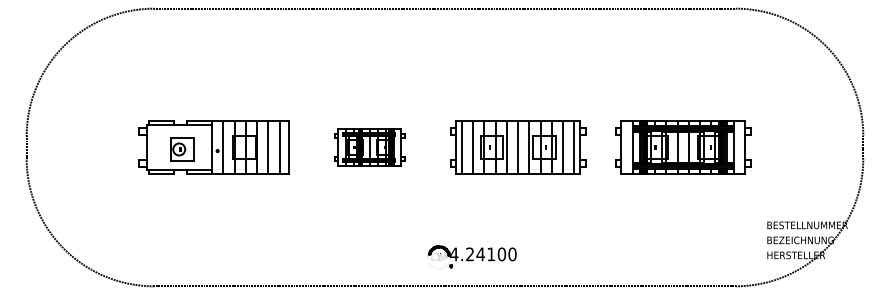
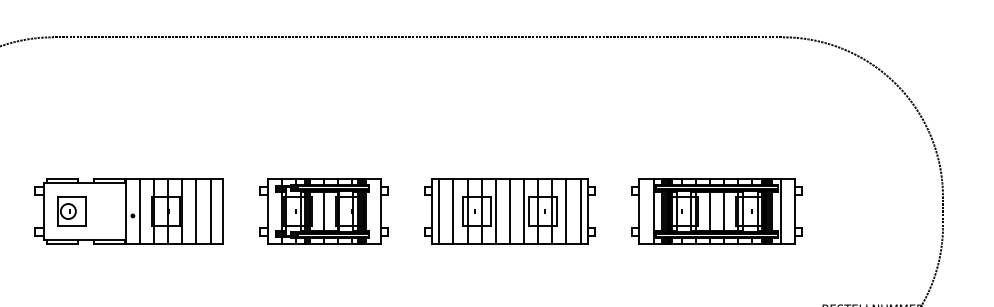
part: (369, 147) -> (323, 211), size x1.43
part: (182, 149) -> (72, 211), moved

